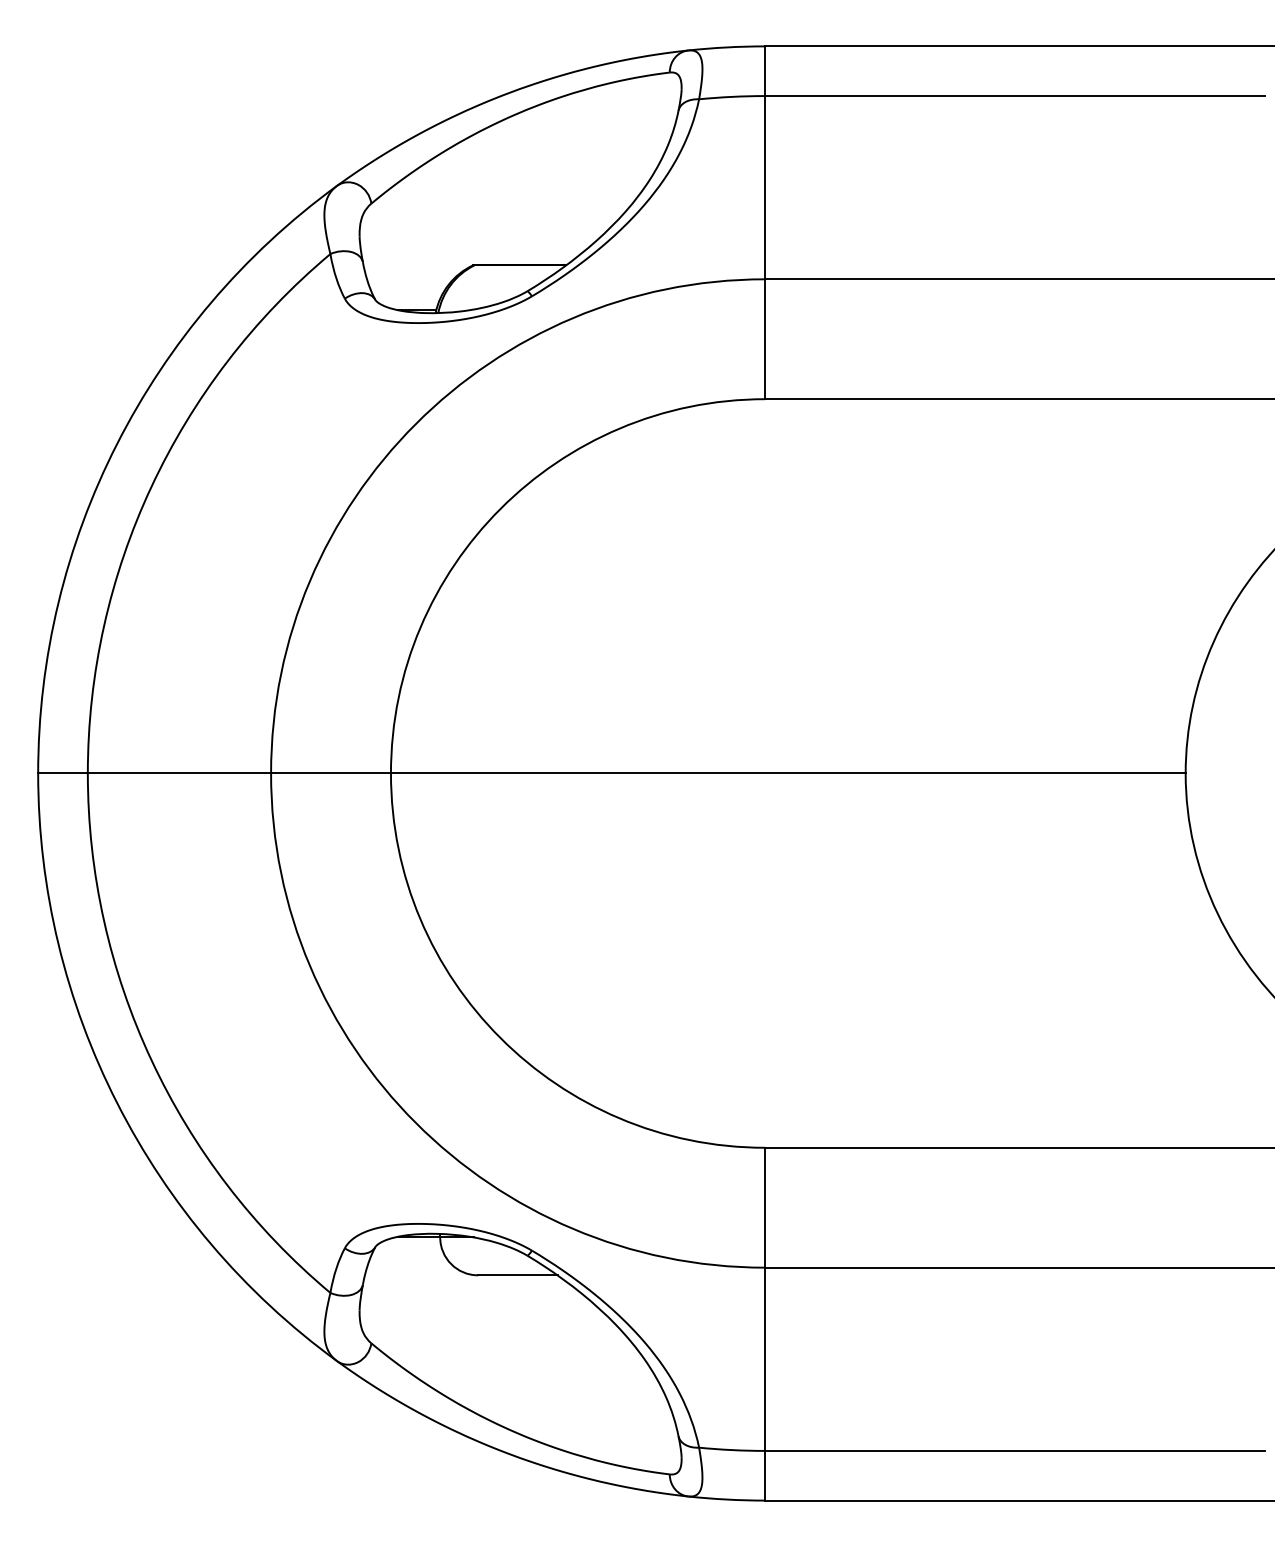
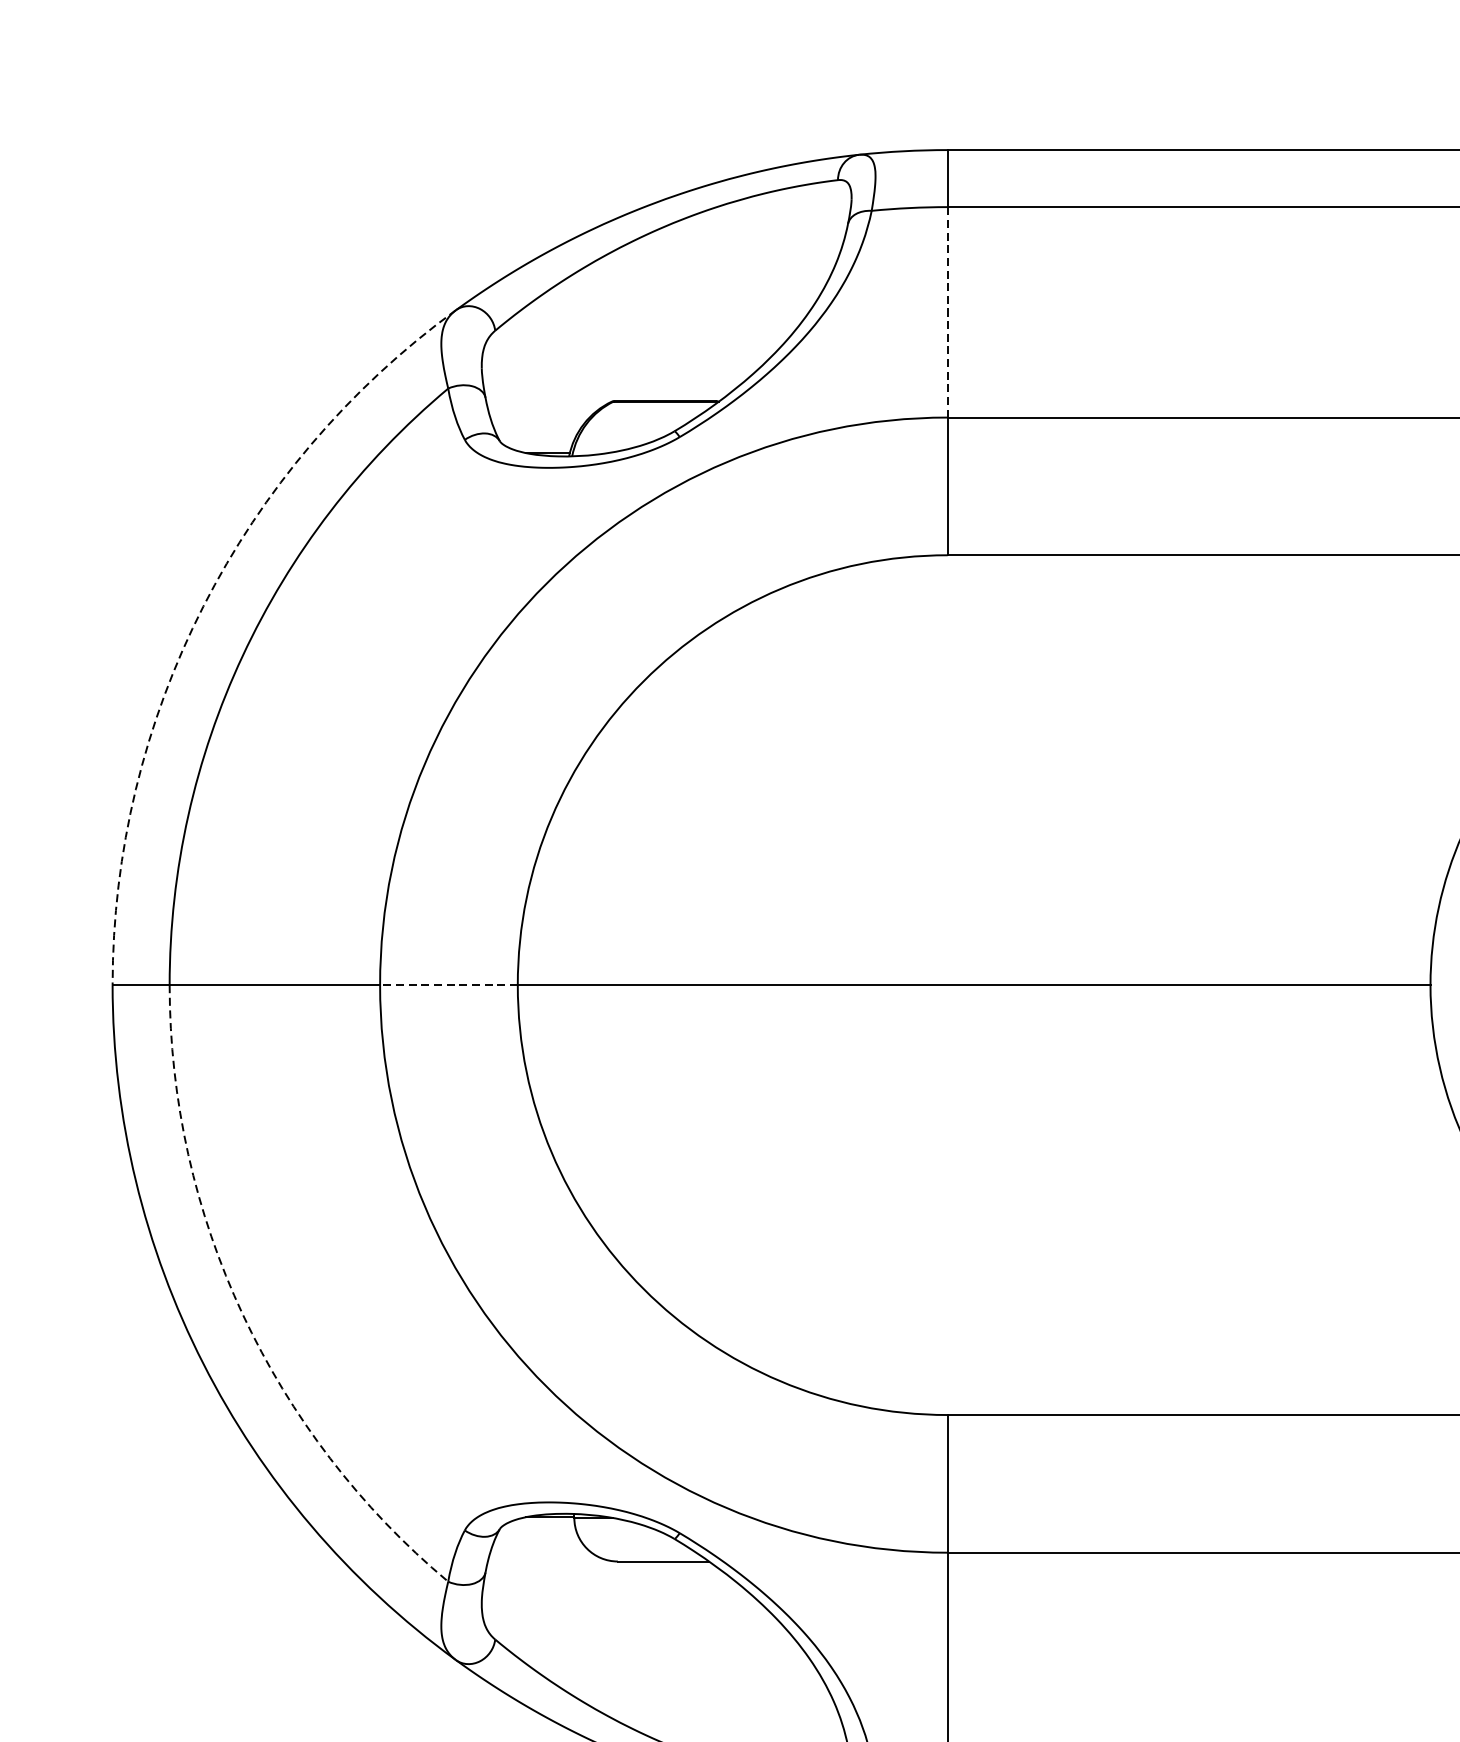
line: (765, 187) -> (947, 312), solid -> dashed
arc: (117, 443) -> (203, 606), solid -> dashed
line: (331, 773) -> (449, 985), solid -> dashed
arc: (151, 1060) -> (242, 1314), solid -> dashed

